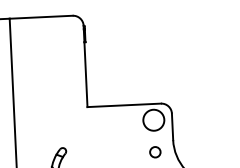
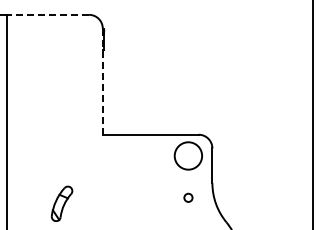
line: (40, 16) -> (47, 14), solid -> dashed
line: (85, 66) -> (102, 81), solid -> dashed
circle: (155, 152) -> (188, 197), size x0.6

